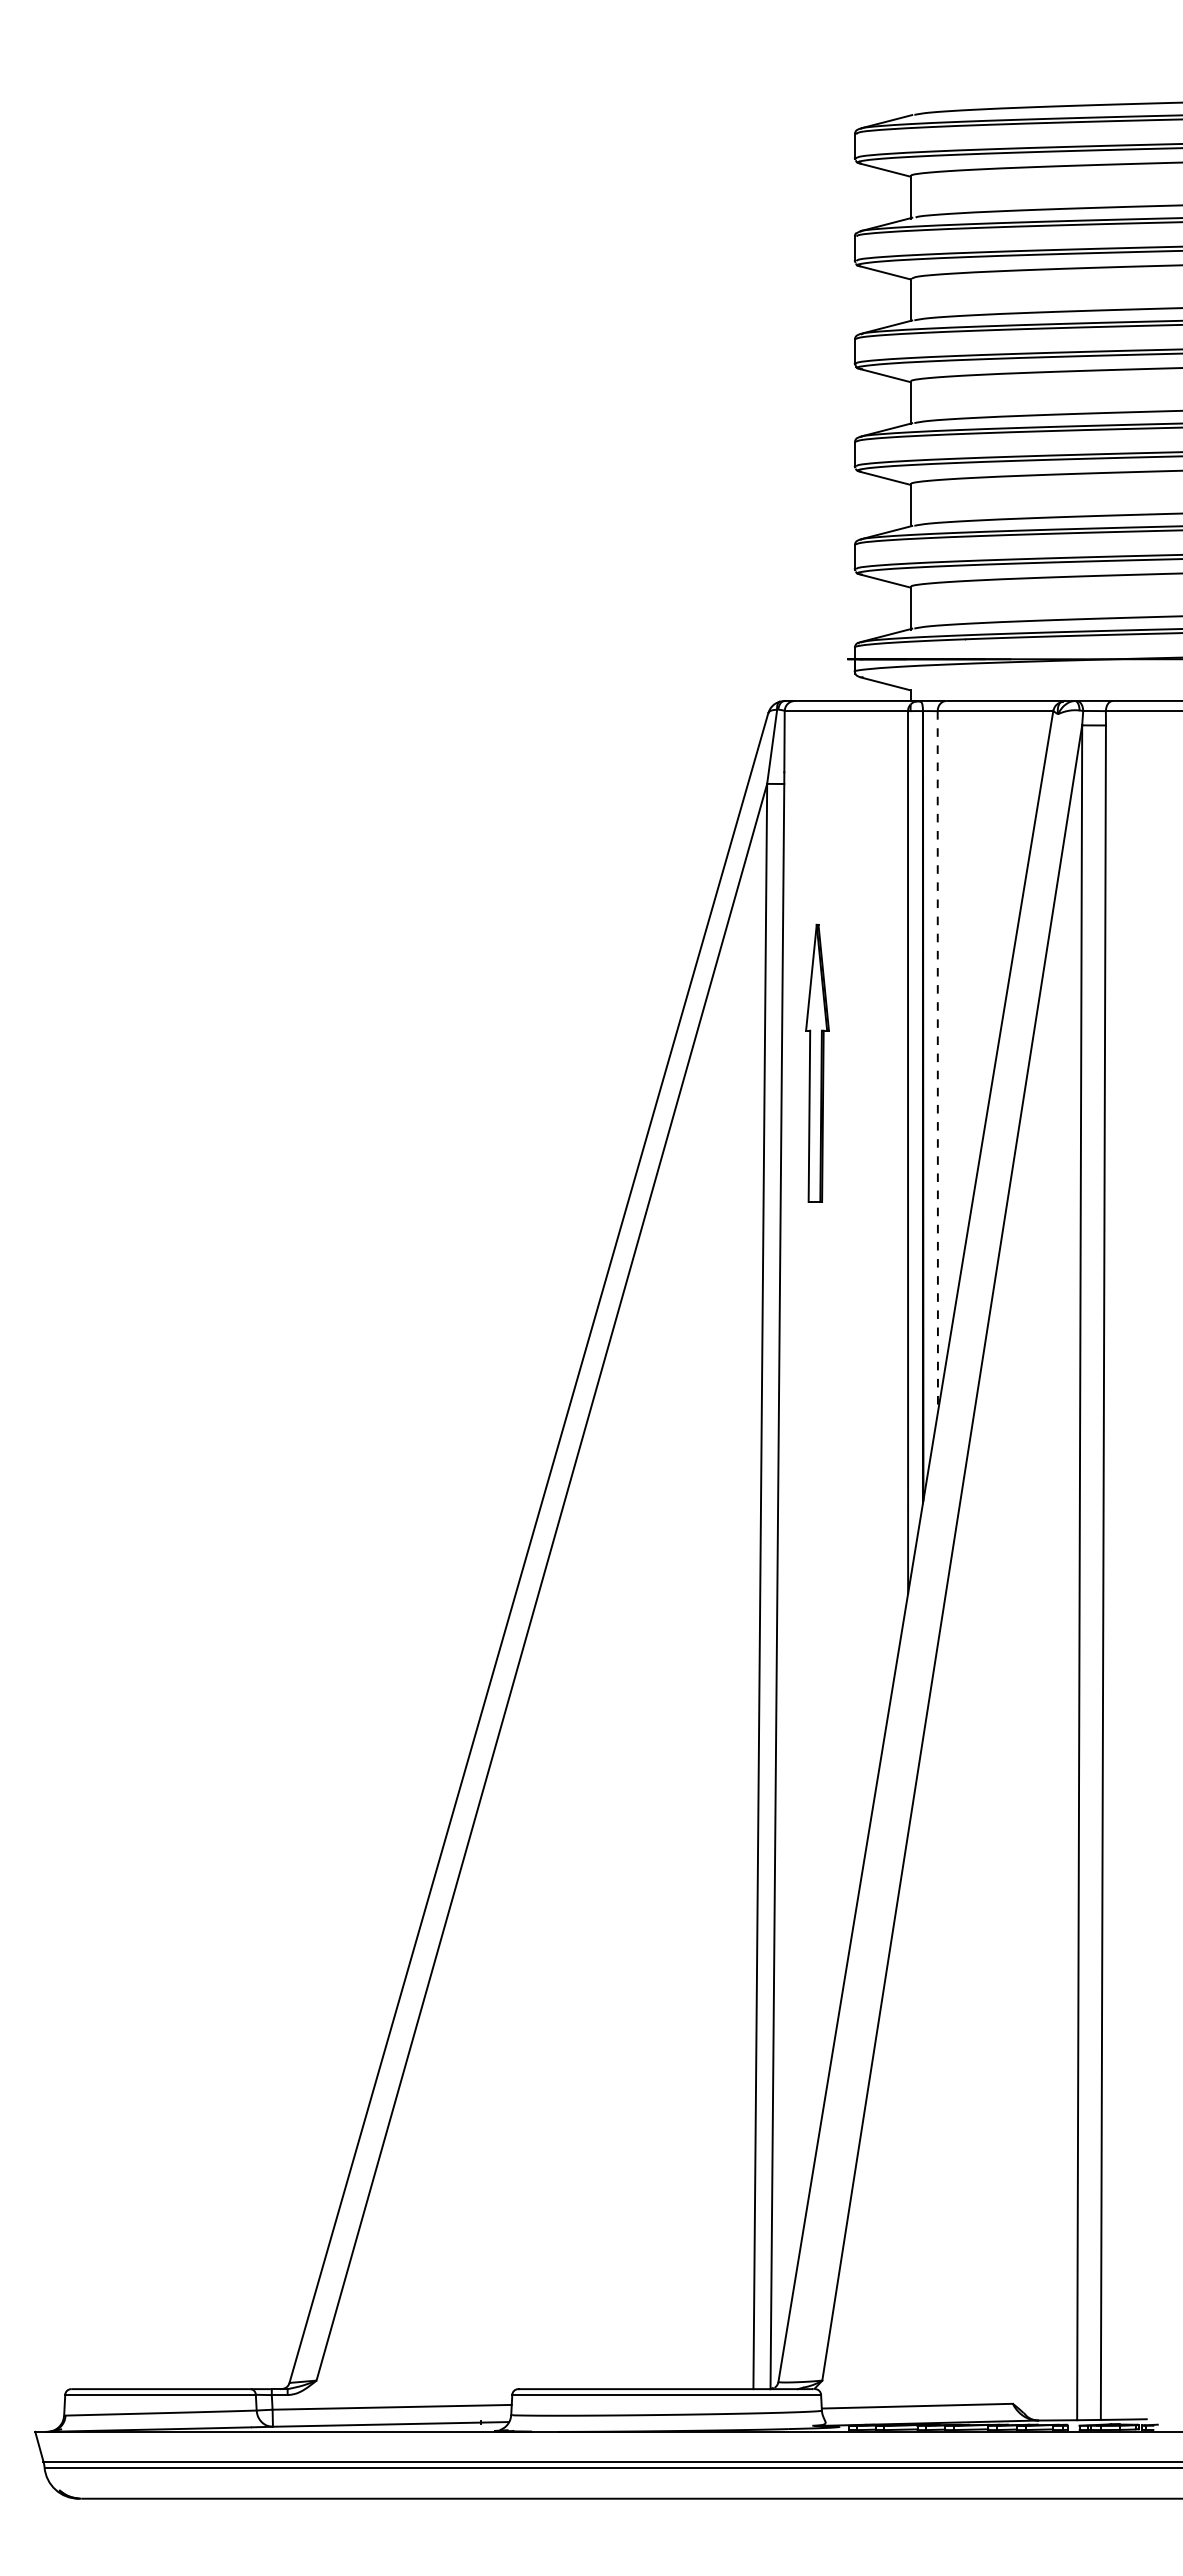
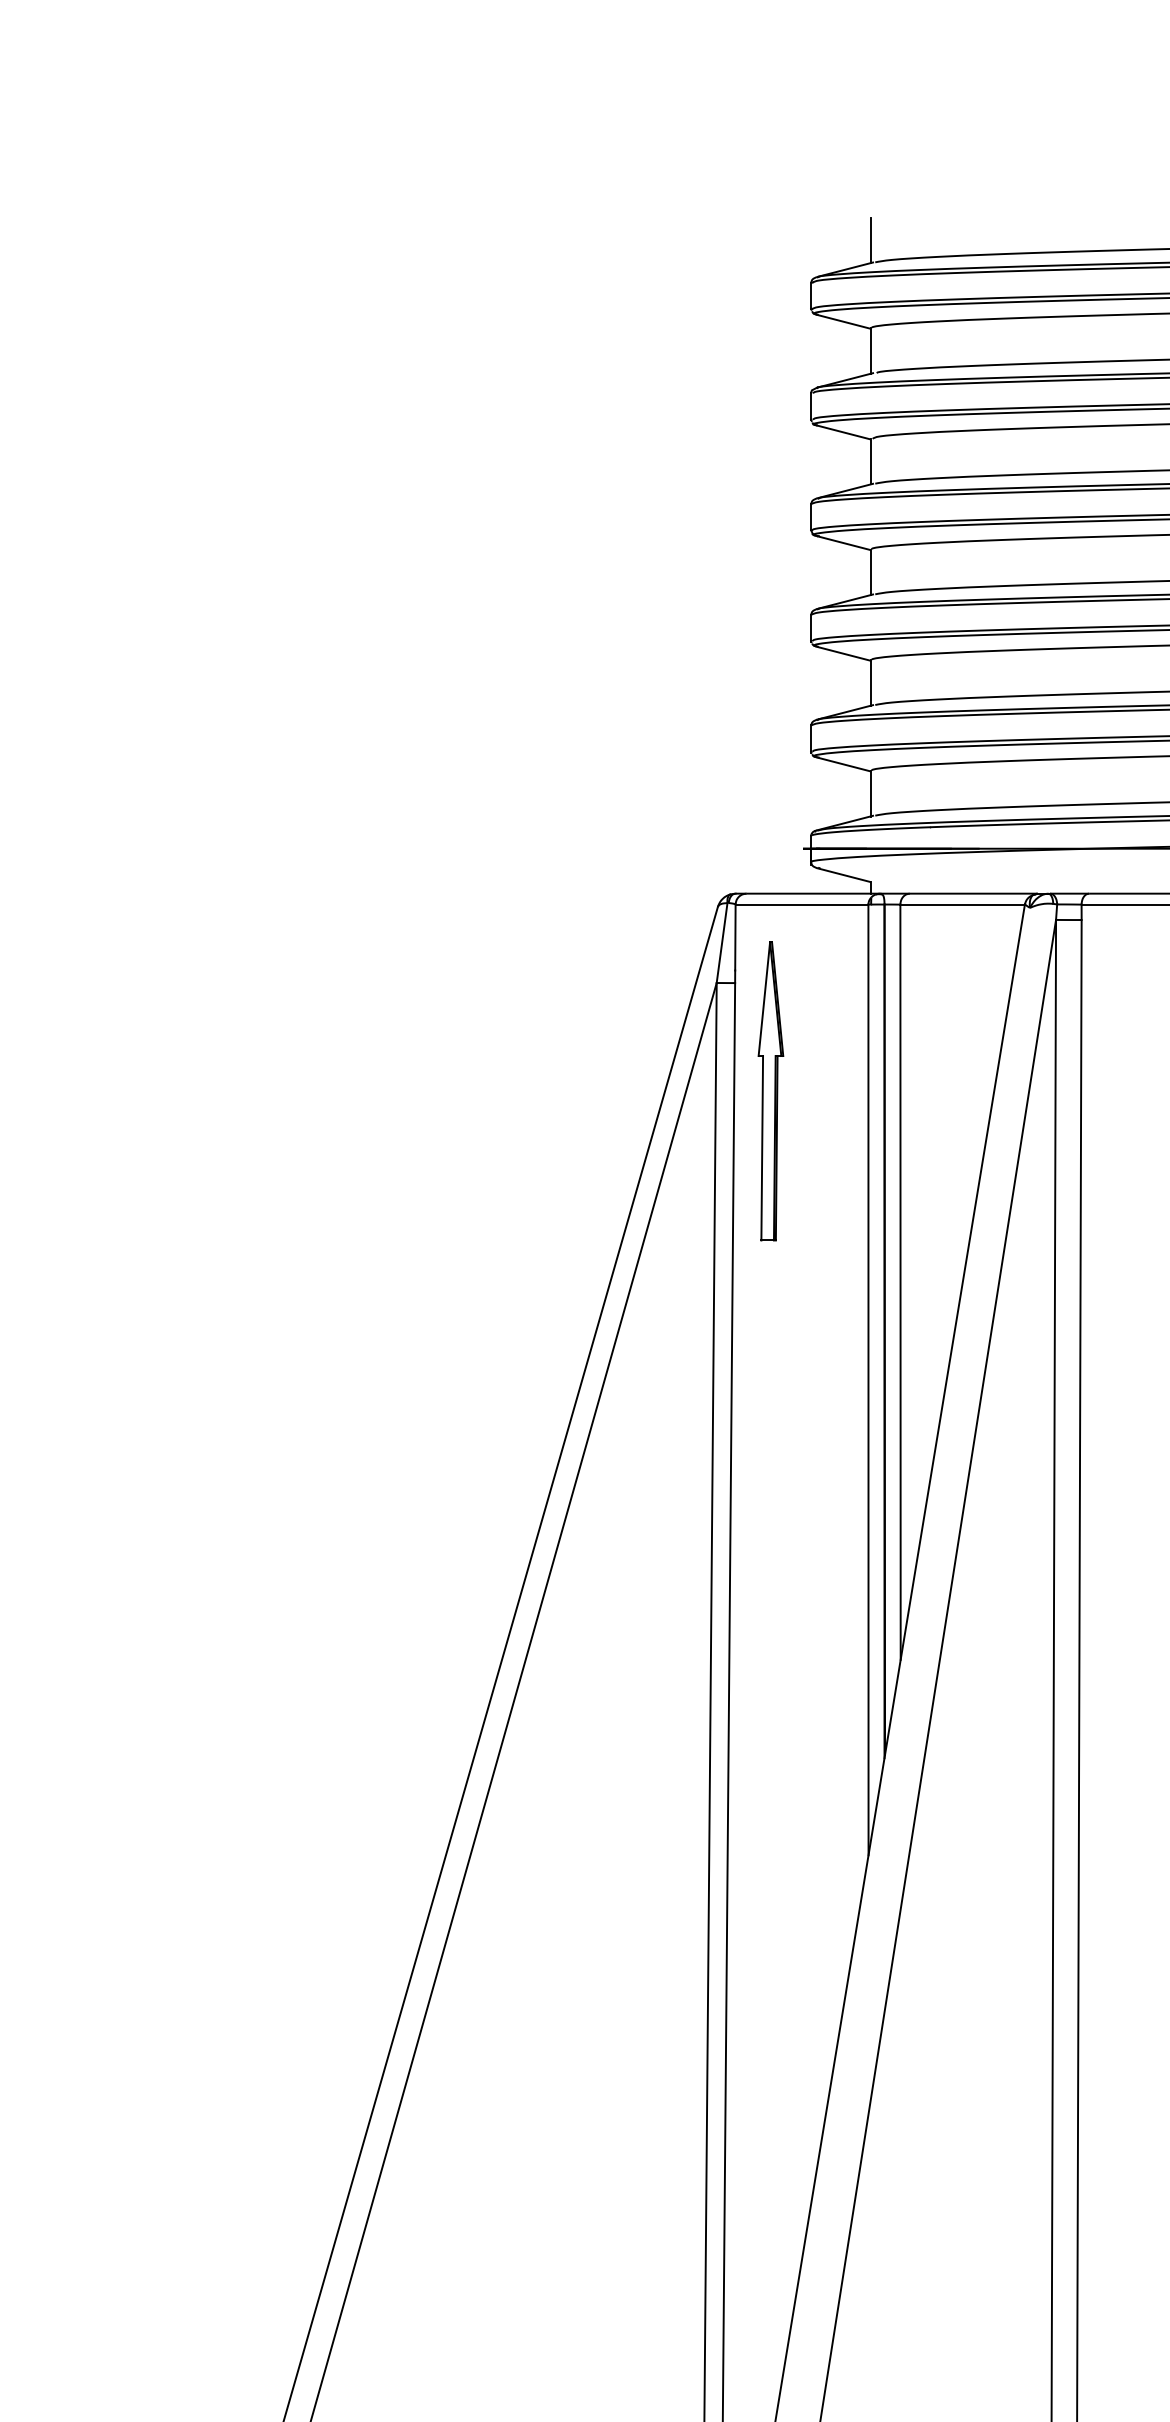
line: (910, 94) -> (871, 240), added
line: (937, 1061) -> (900, 1282), dashed -> solid
part: (817, 1062) -> (770, 1090), moved

